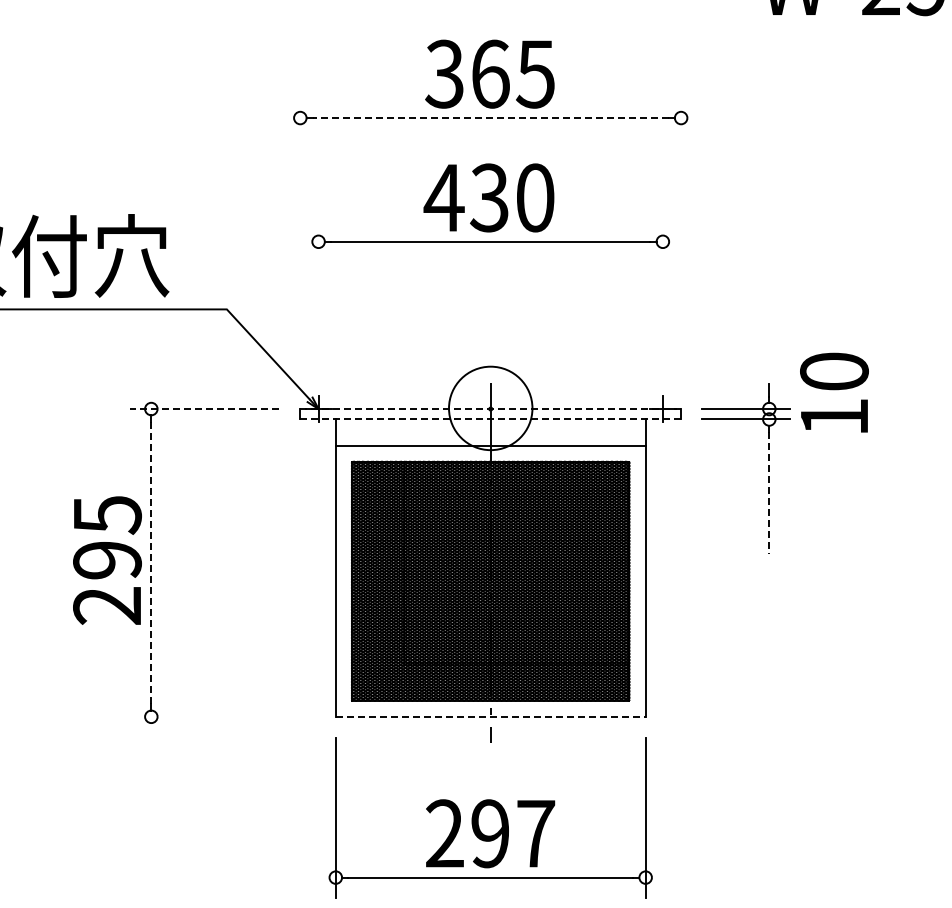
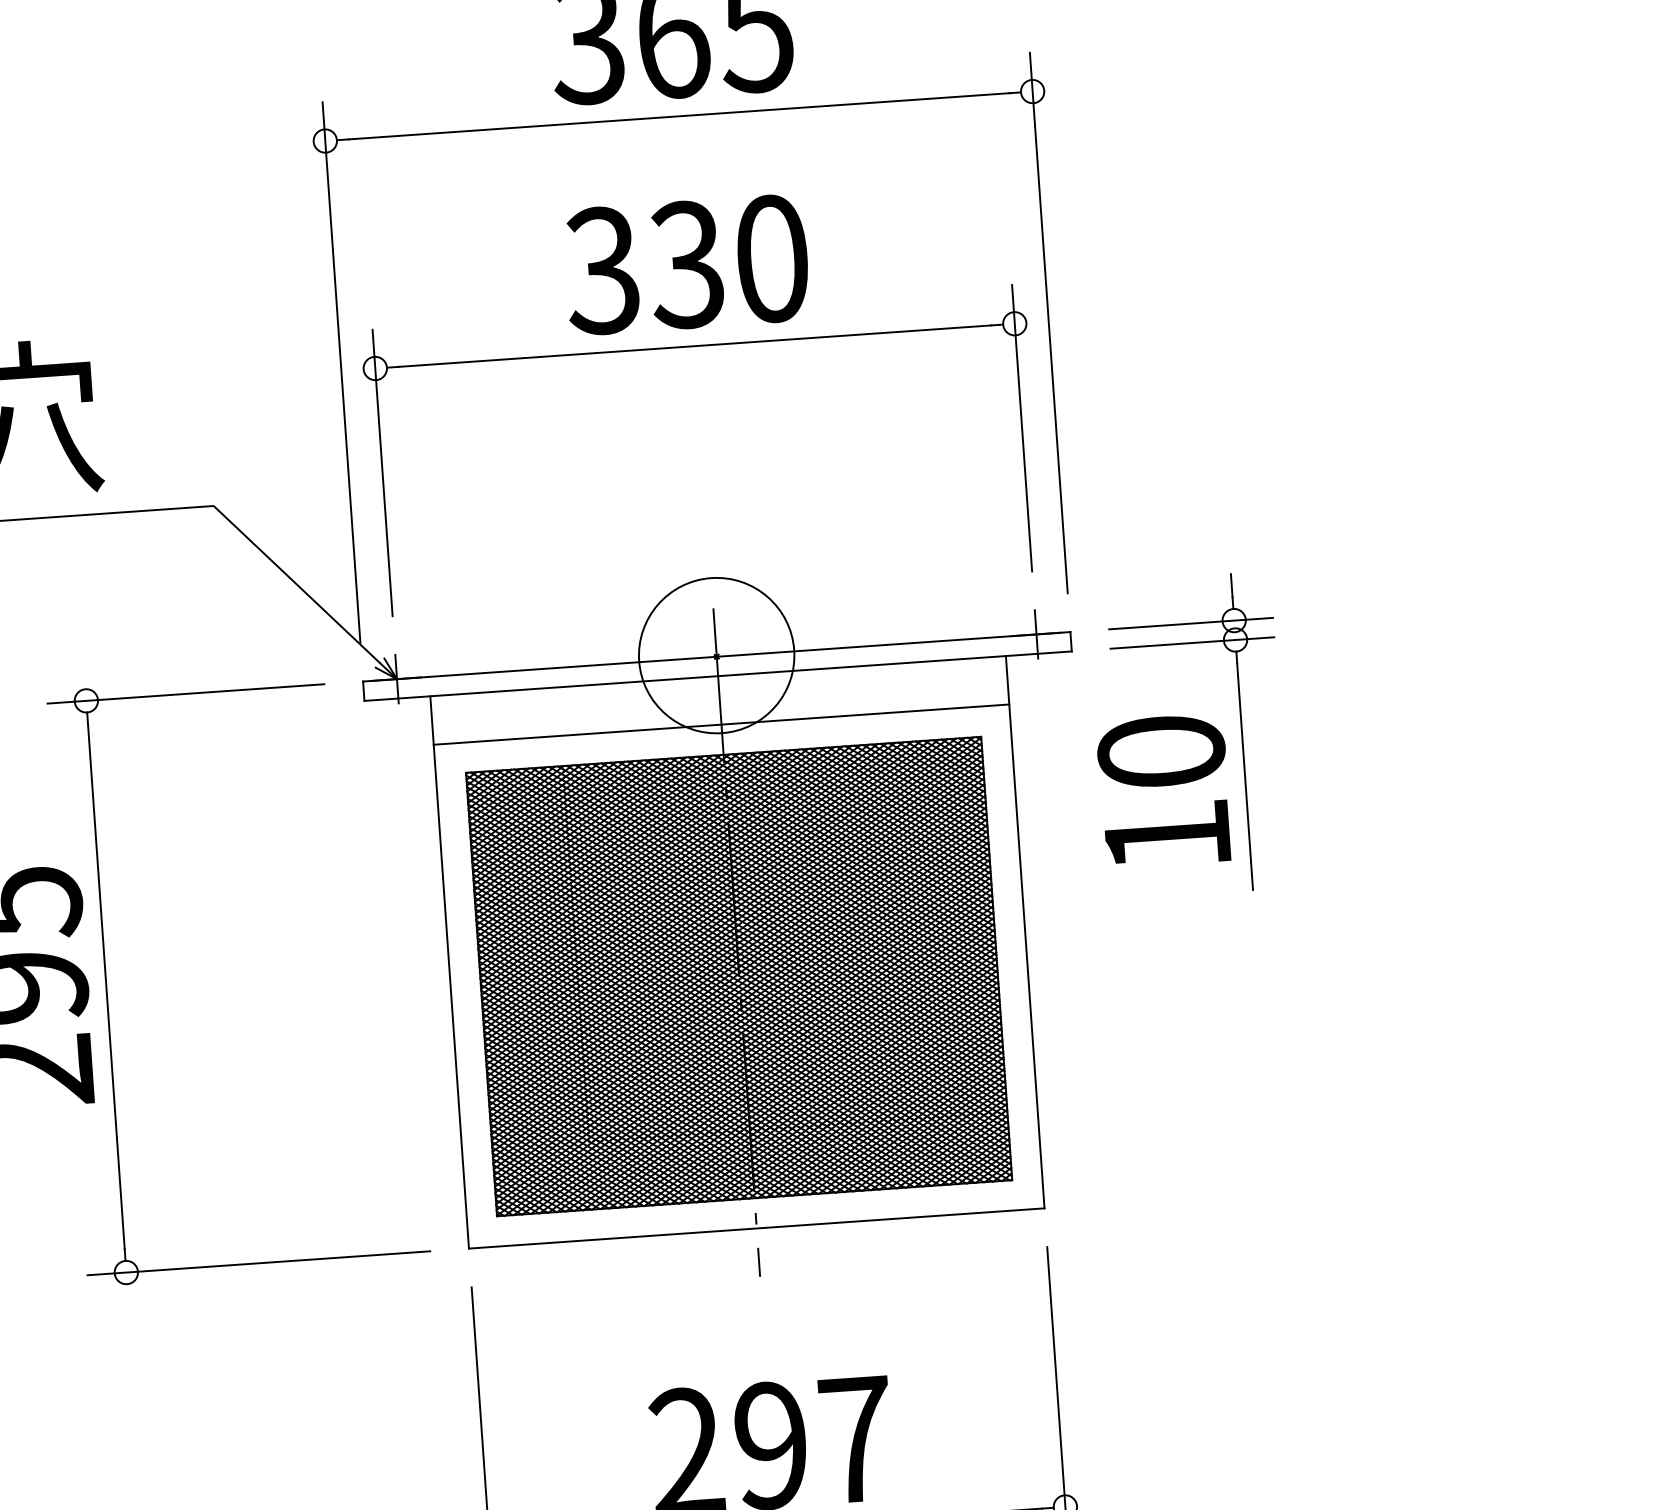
line: (490, 118) -> (678, 117), dashed -> solid
text: (443, 197) -> (601, 270), 430 -> 330
line: (300, 242) -> (341, 372), added
line: (681, 242) -> (1049, 322), added
line: (318, 297) -> (382, 471), added
line: (662, 297) -> (1021, 427), added
text: (834, 392) -> (1164, 790), moved
line: (204, 409) -> (185, 694), dashed -> solid
line: (491, 409) -> (718, 657), dashed -> solid
line: (491, 419) -> (719, 676), dashed -> solid
line: (769, 493) -> (1245, 777), dashed -> solid
line: (151, 562) -> (106, 985), dashed -> solid
line: (222, 716) -> (258, 1262), added
line: (490, 716) -> (756, 1227), dashed -> solid

